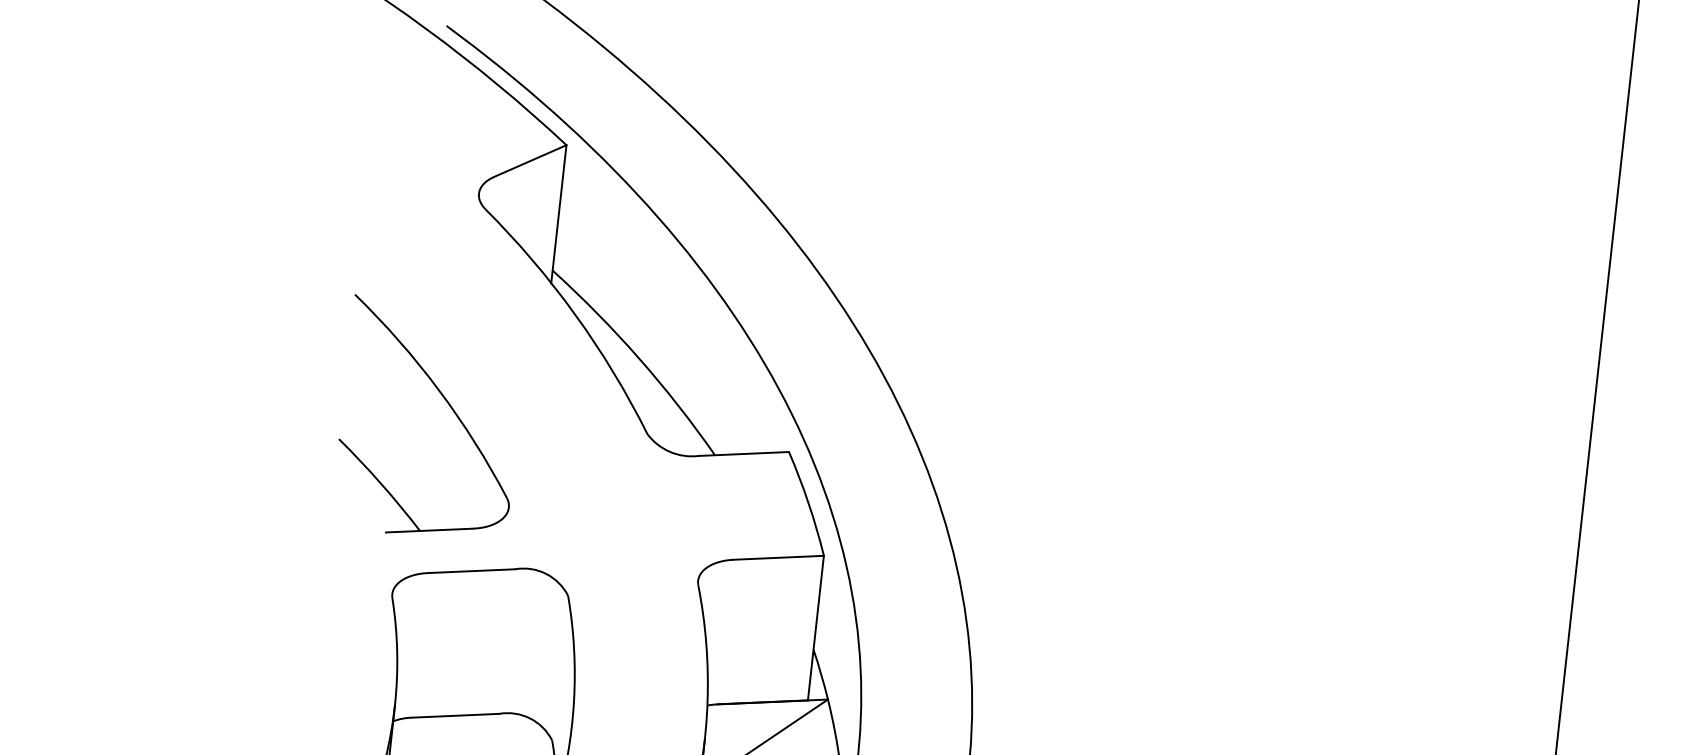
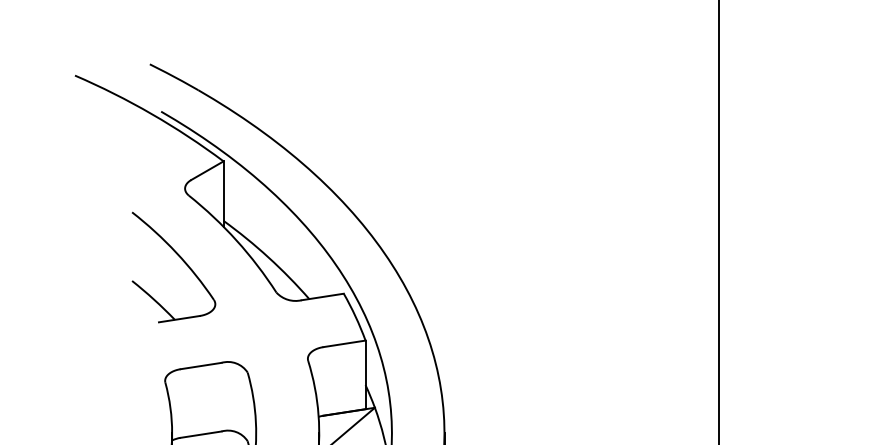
part: (451, 412) -> (183, 262), moved

